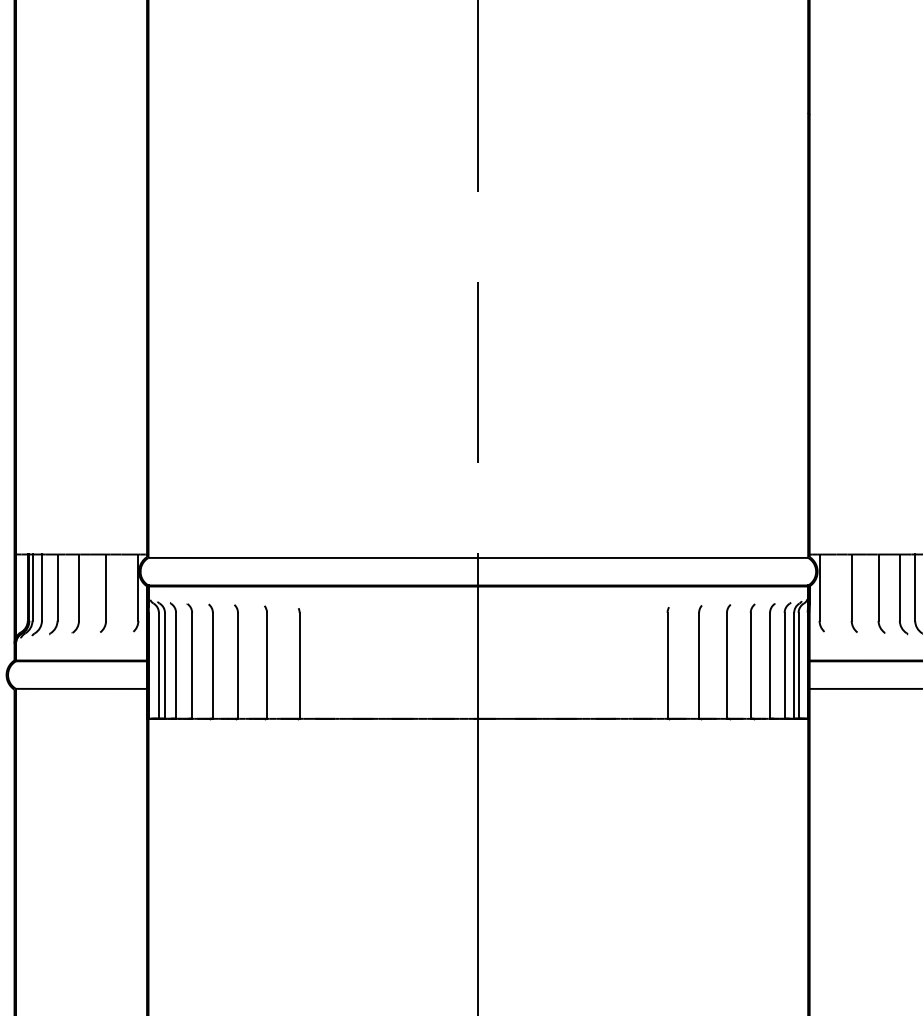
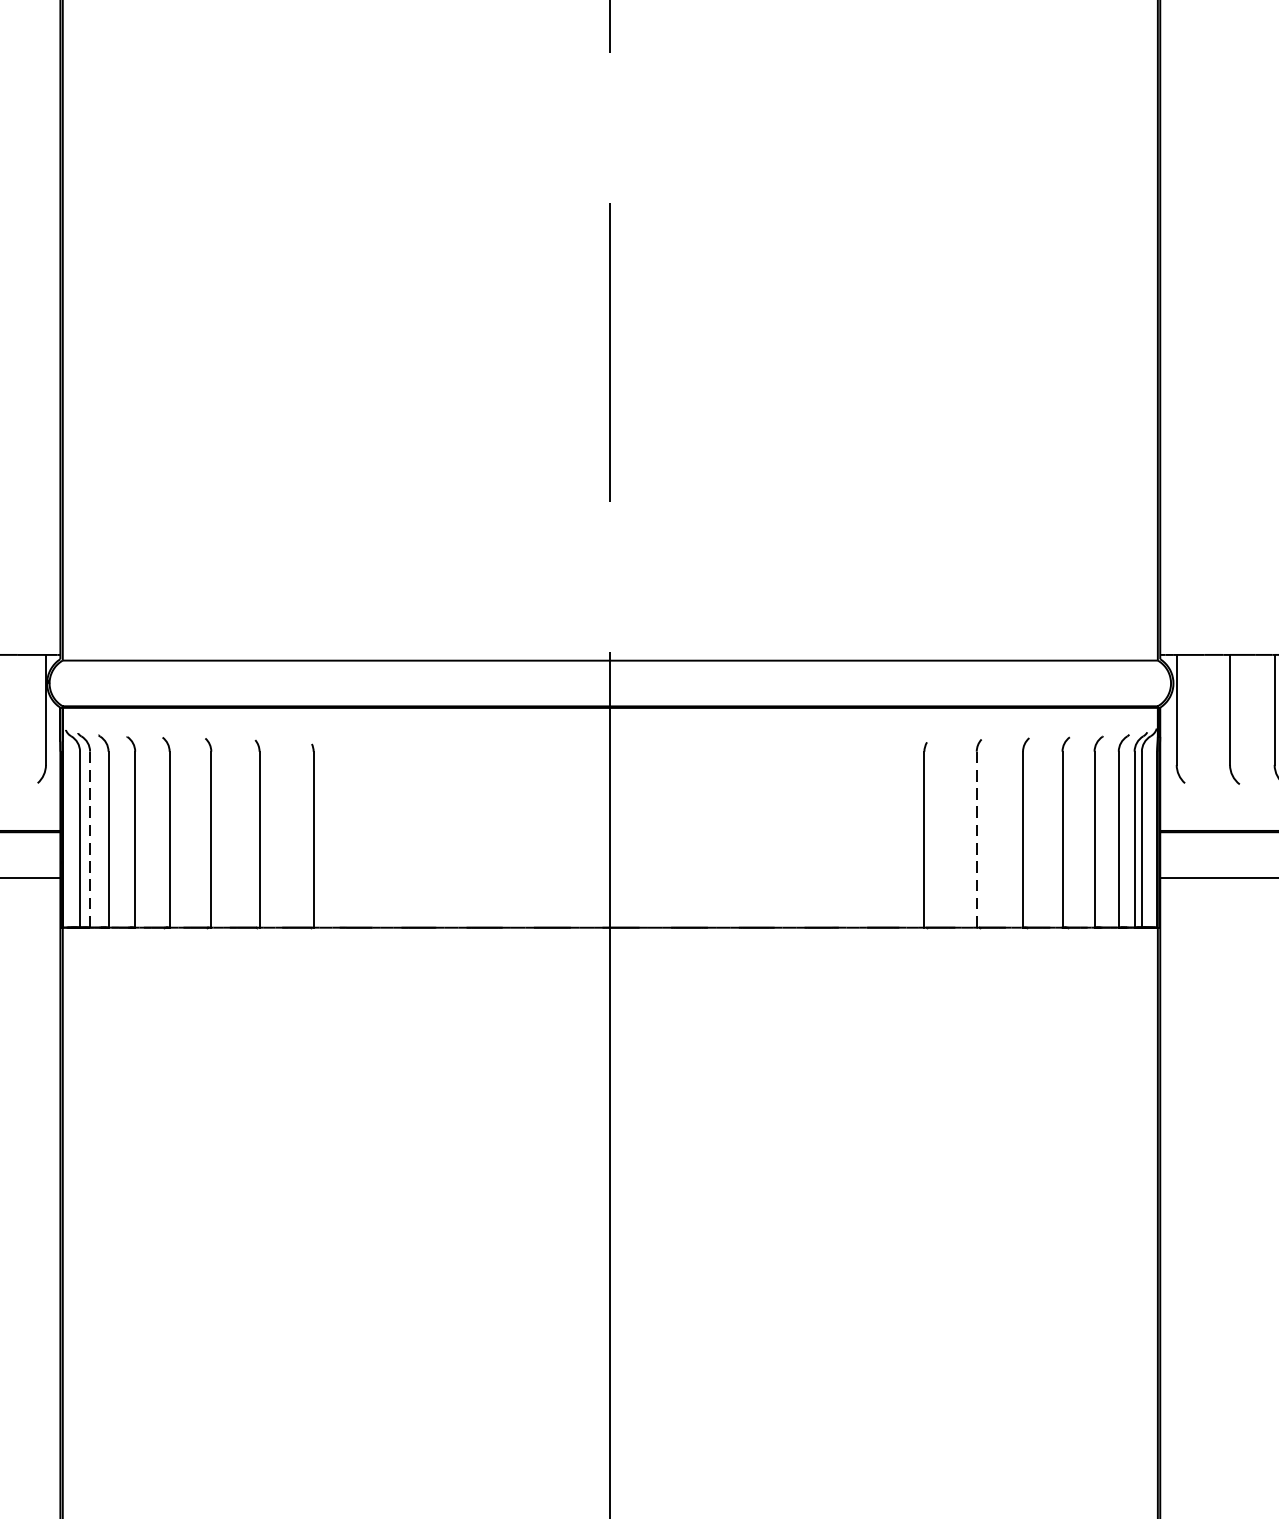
line: (164, 665) -> (89, 839), solid -> dashed
line: (699, 665) -> (977, 839), solid -> dashed

